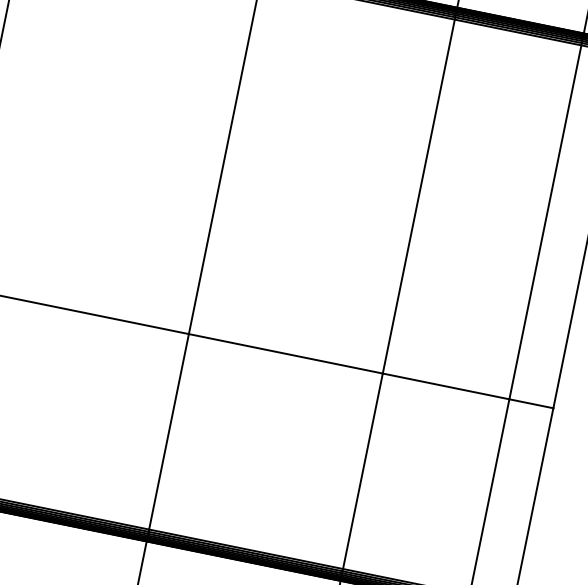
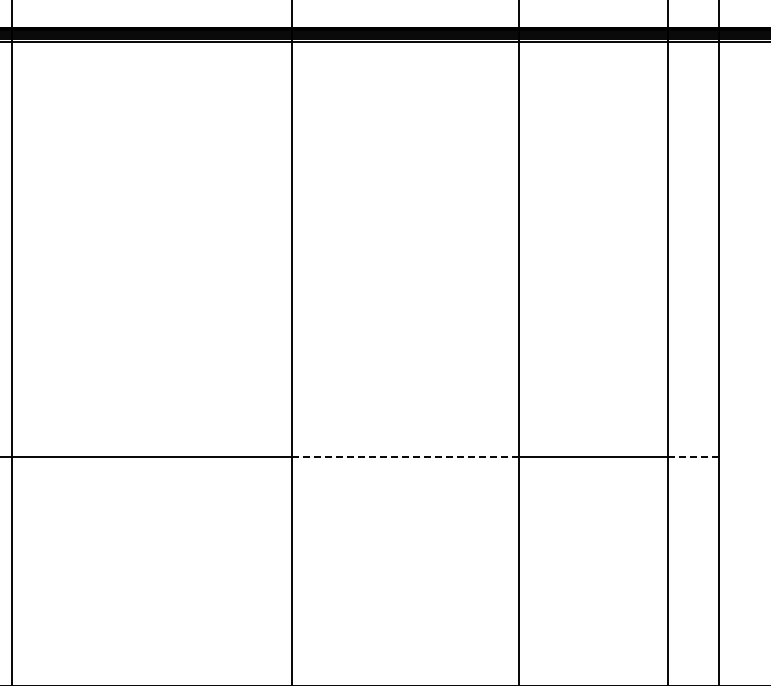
line: (285, 354) -> (405, 457), solid -> dashed
line: (531, 404) -> (693, 457), solid -> dashed

